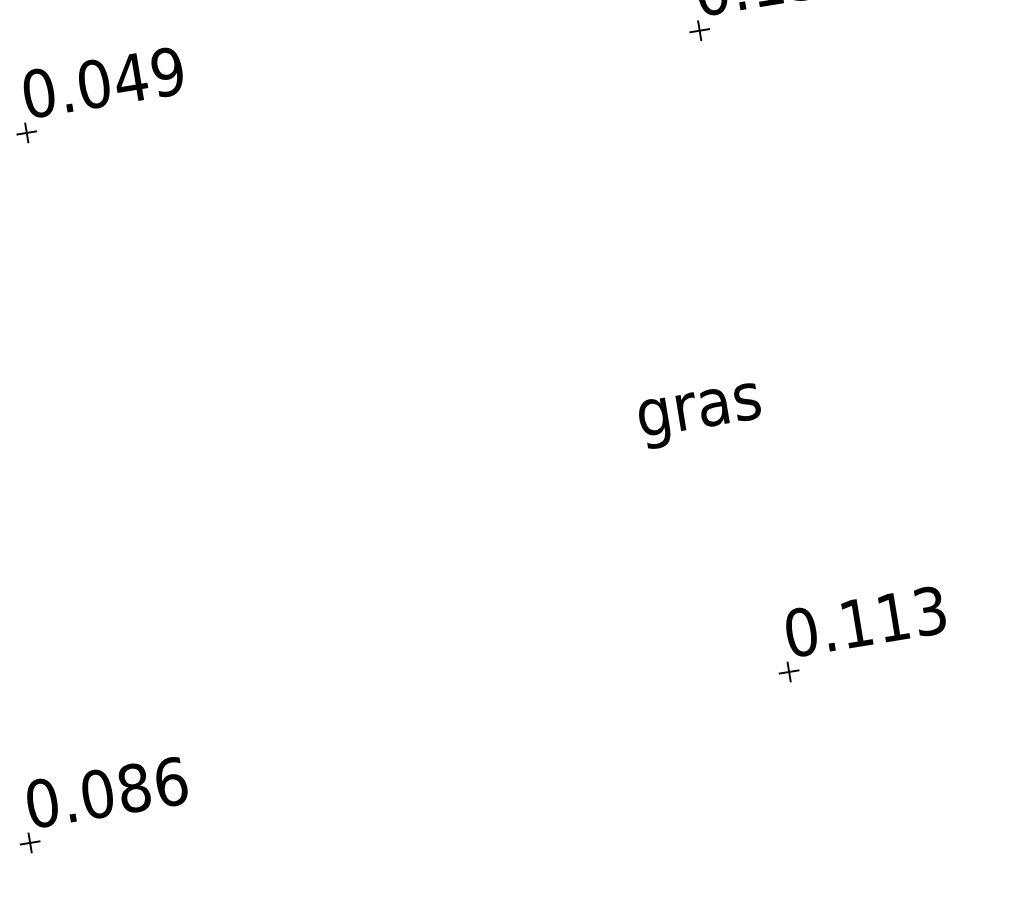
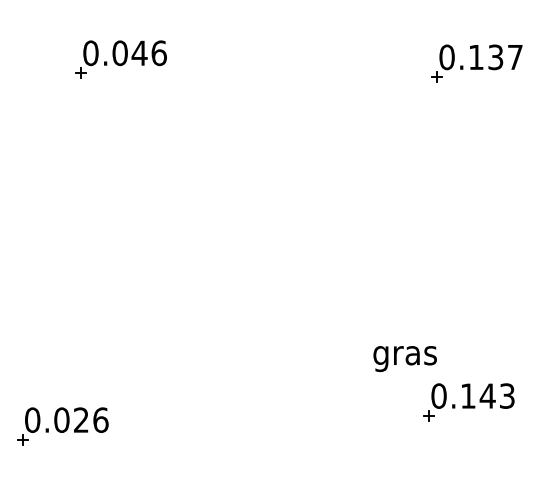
text: (166, 72) -> (158, 53), 0.049 -> 0.046
text: (699, 417) -> (404, 359), moved
text: (892, 616) -> (487, 395), 0.113 -> 0.143
text: (134, 786) -> (81, 419), 0.086 -> 0.026

